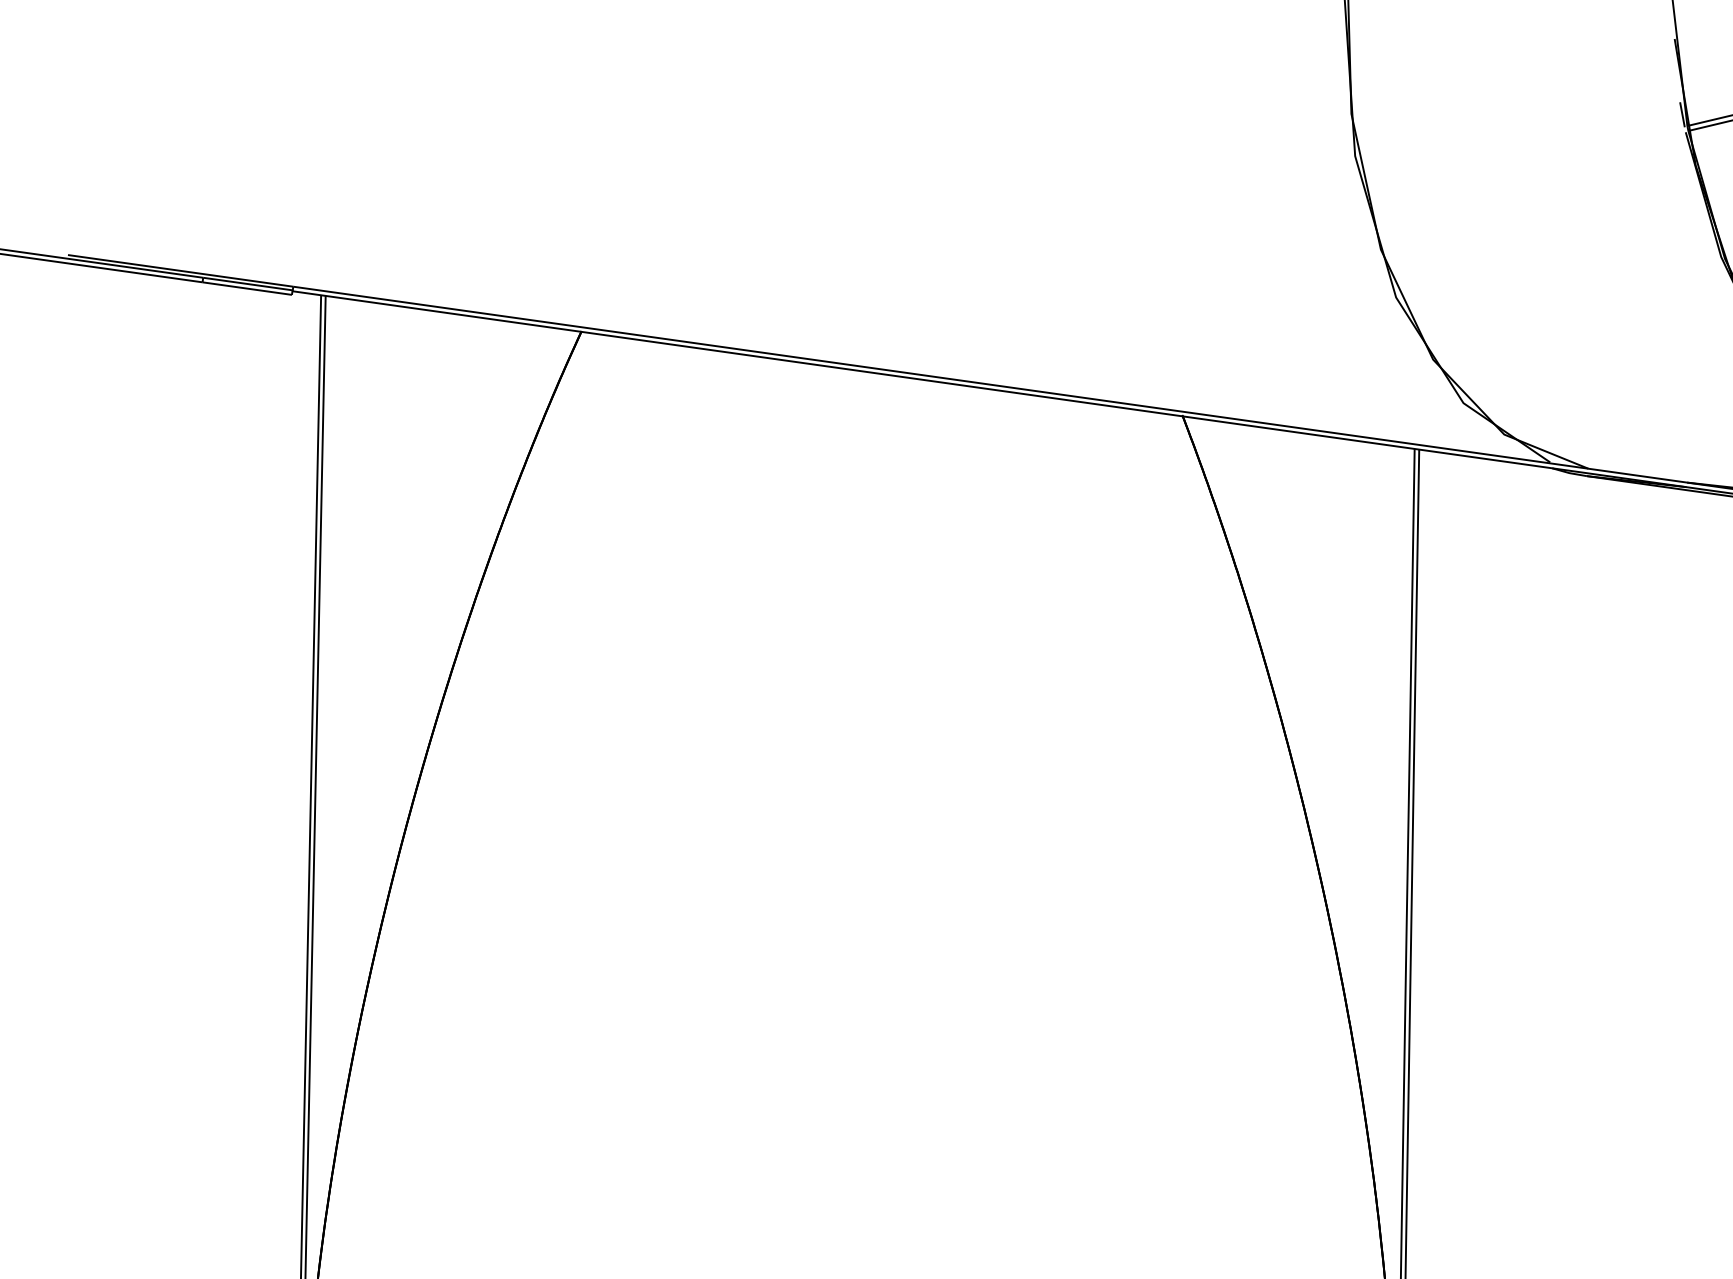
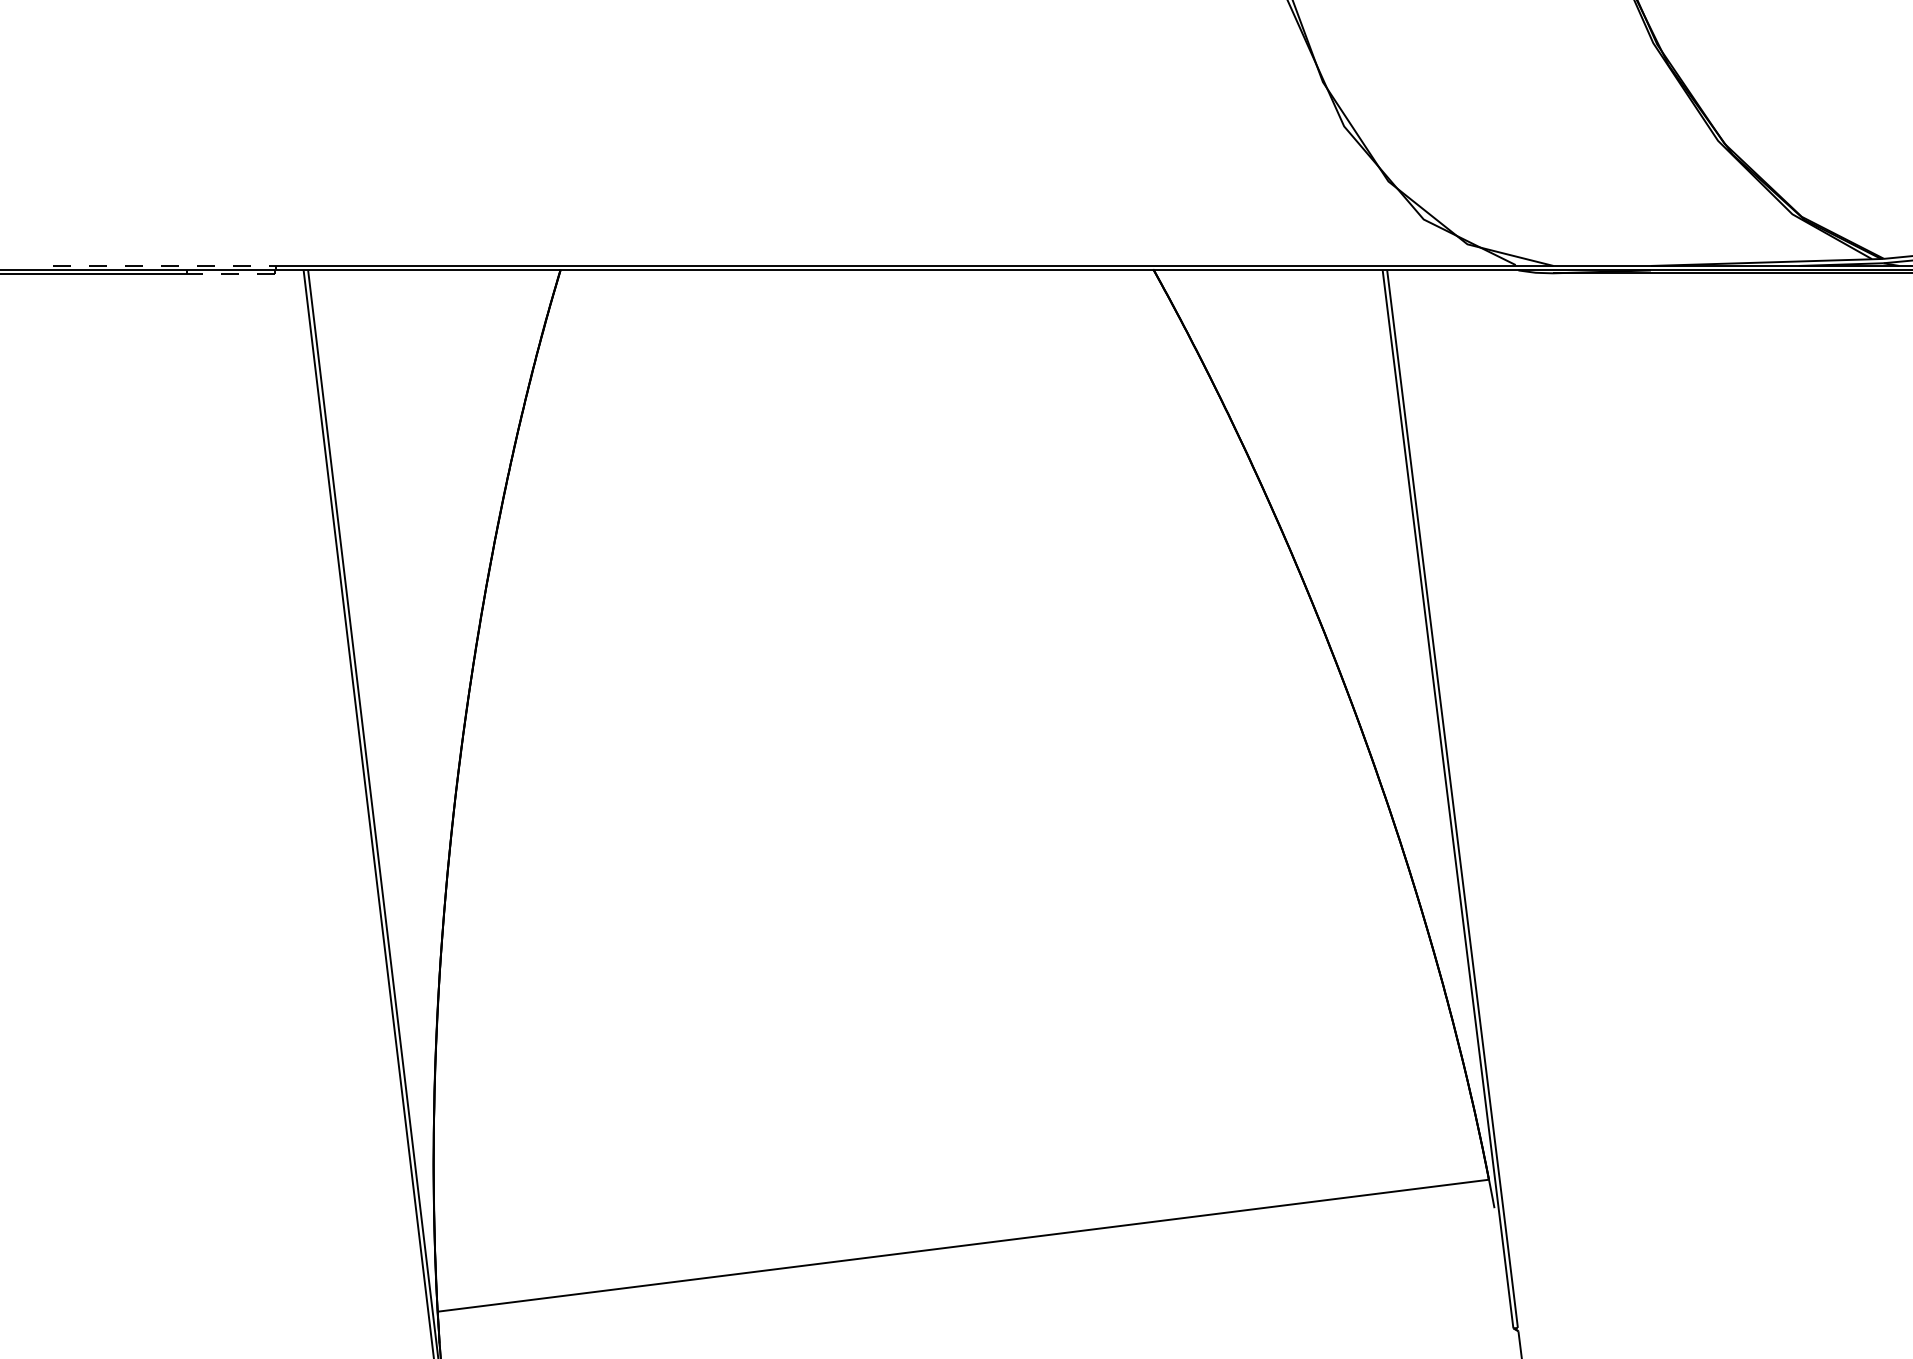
line: (180, 270) -> (164, 265), solid -> dashed
line: (247, 289) -> (231, 274), solid -> dashed

